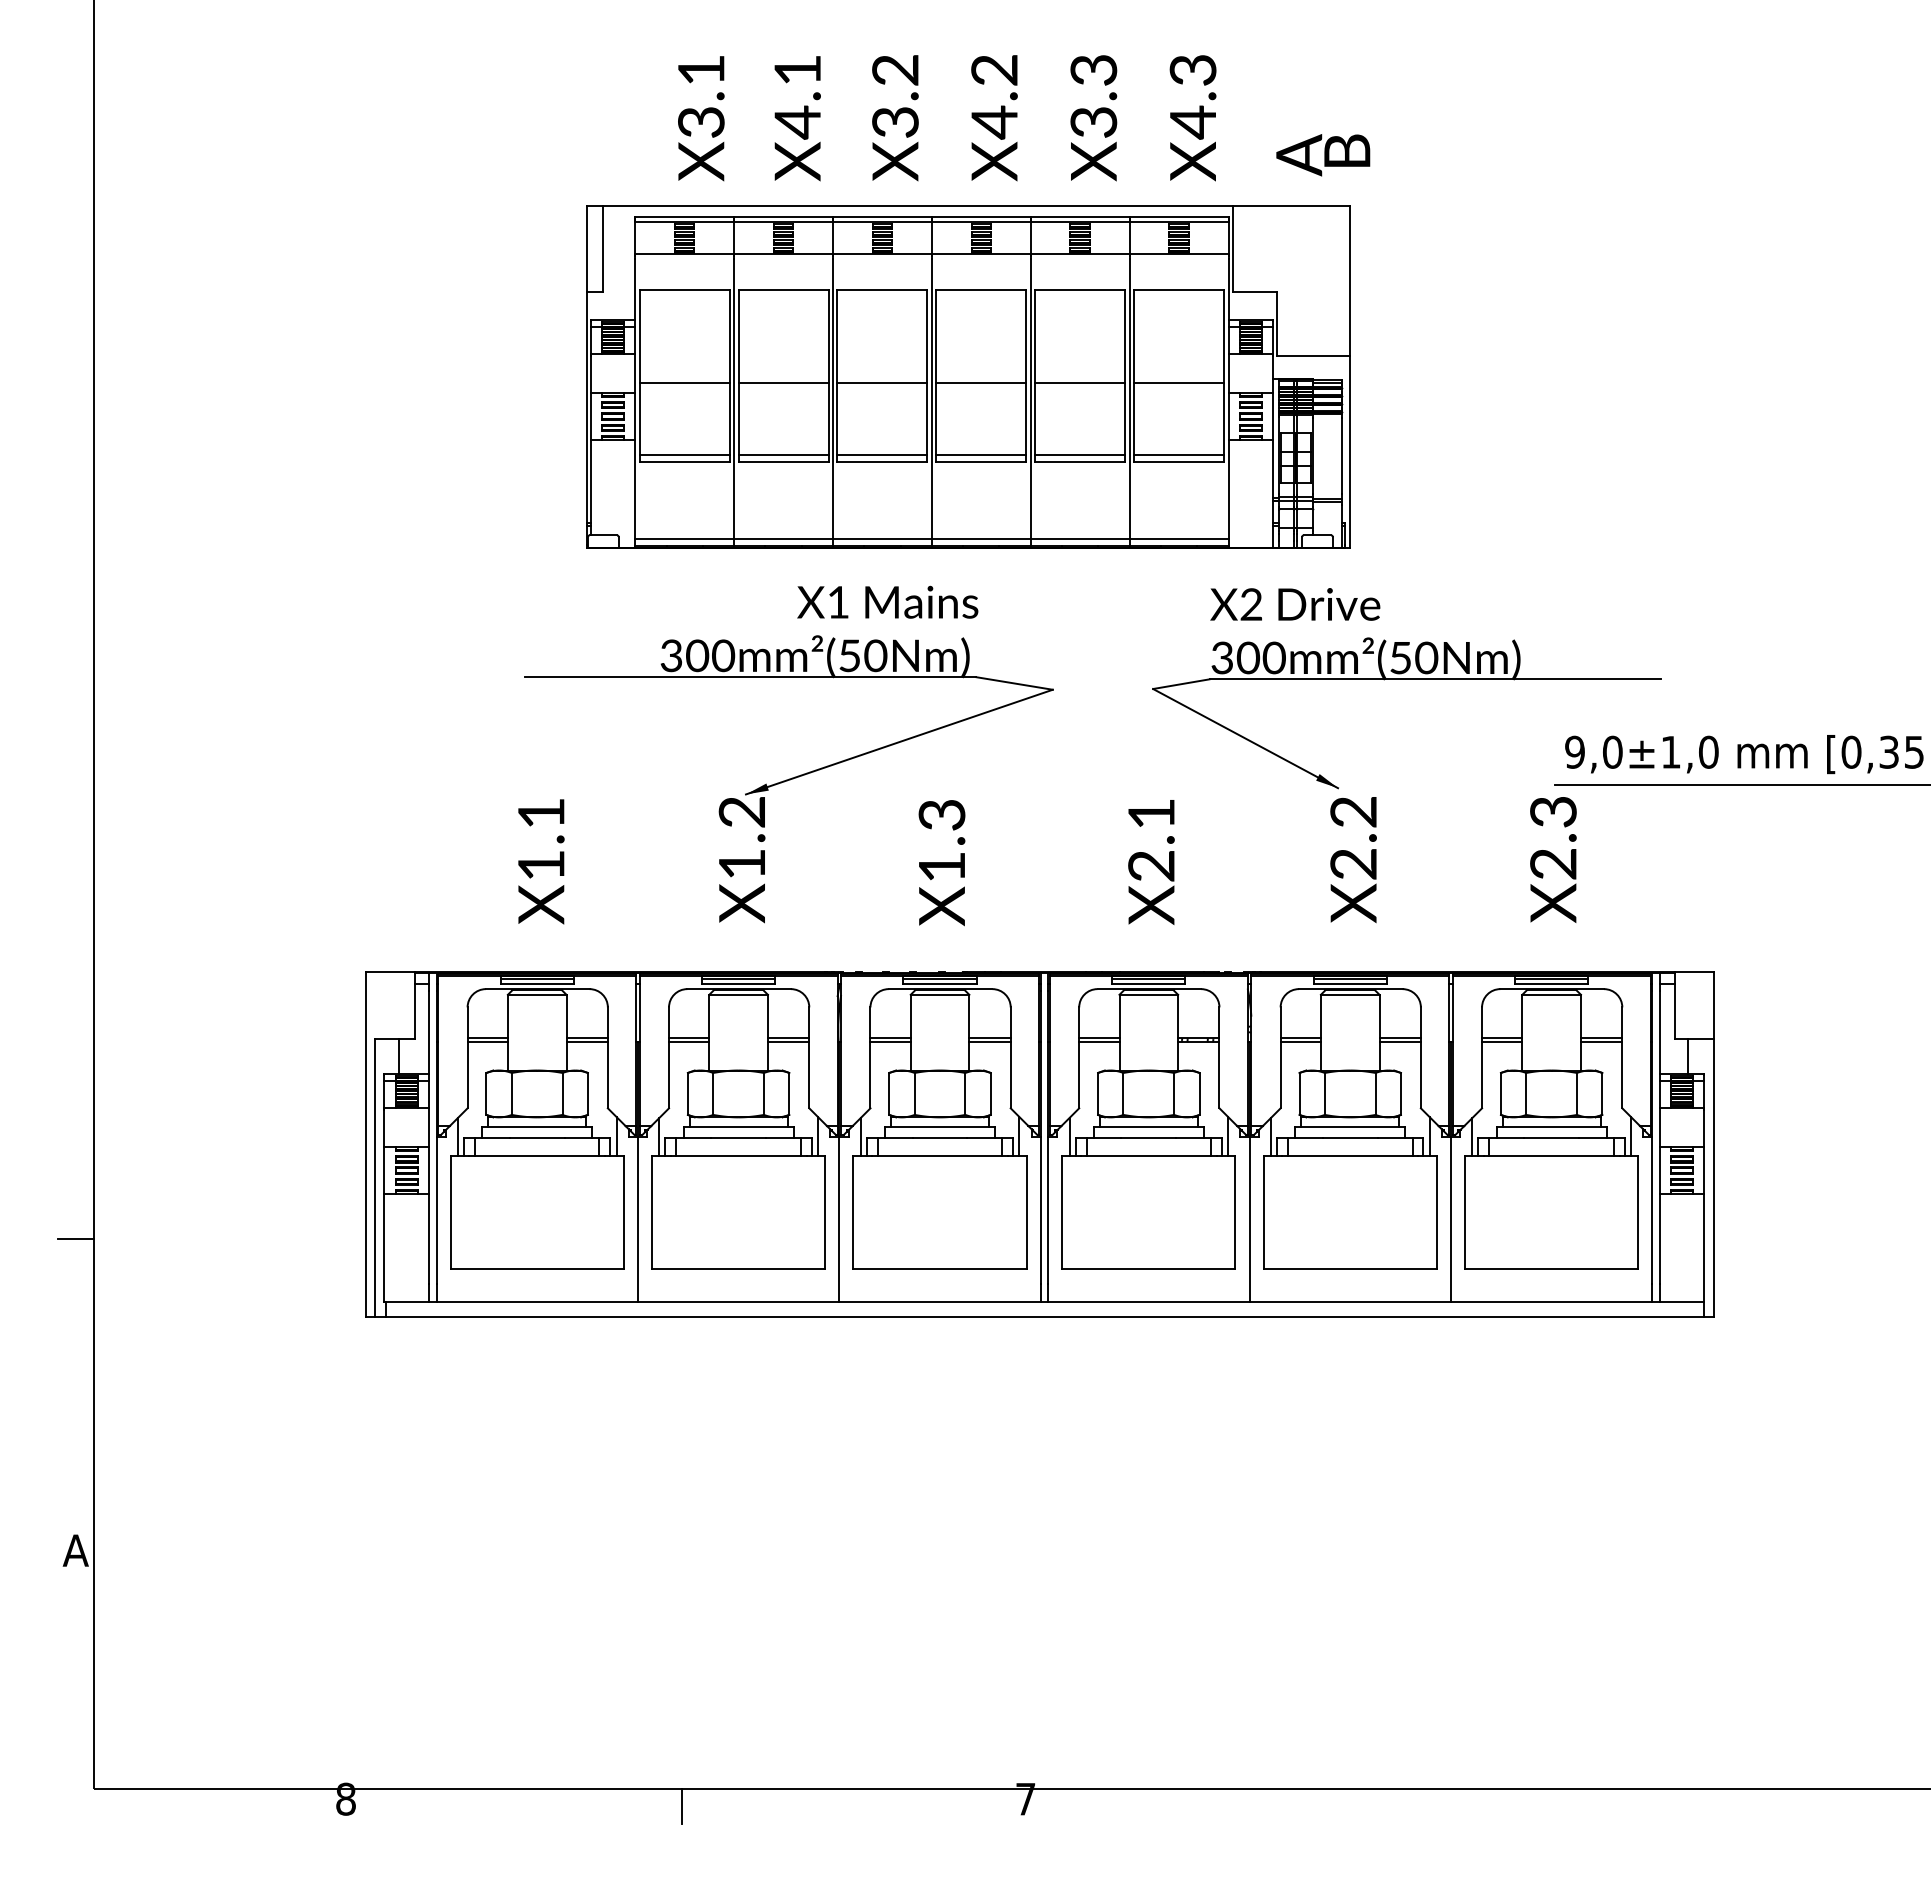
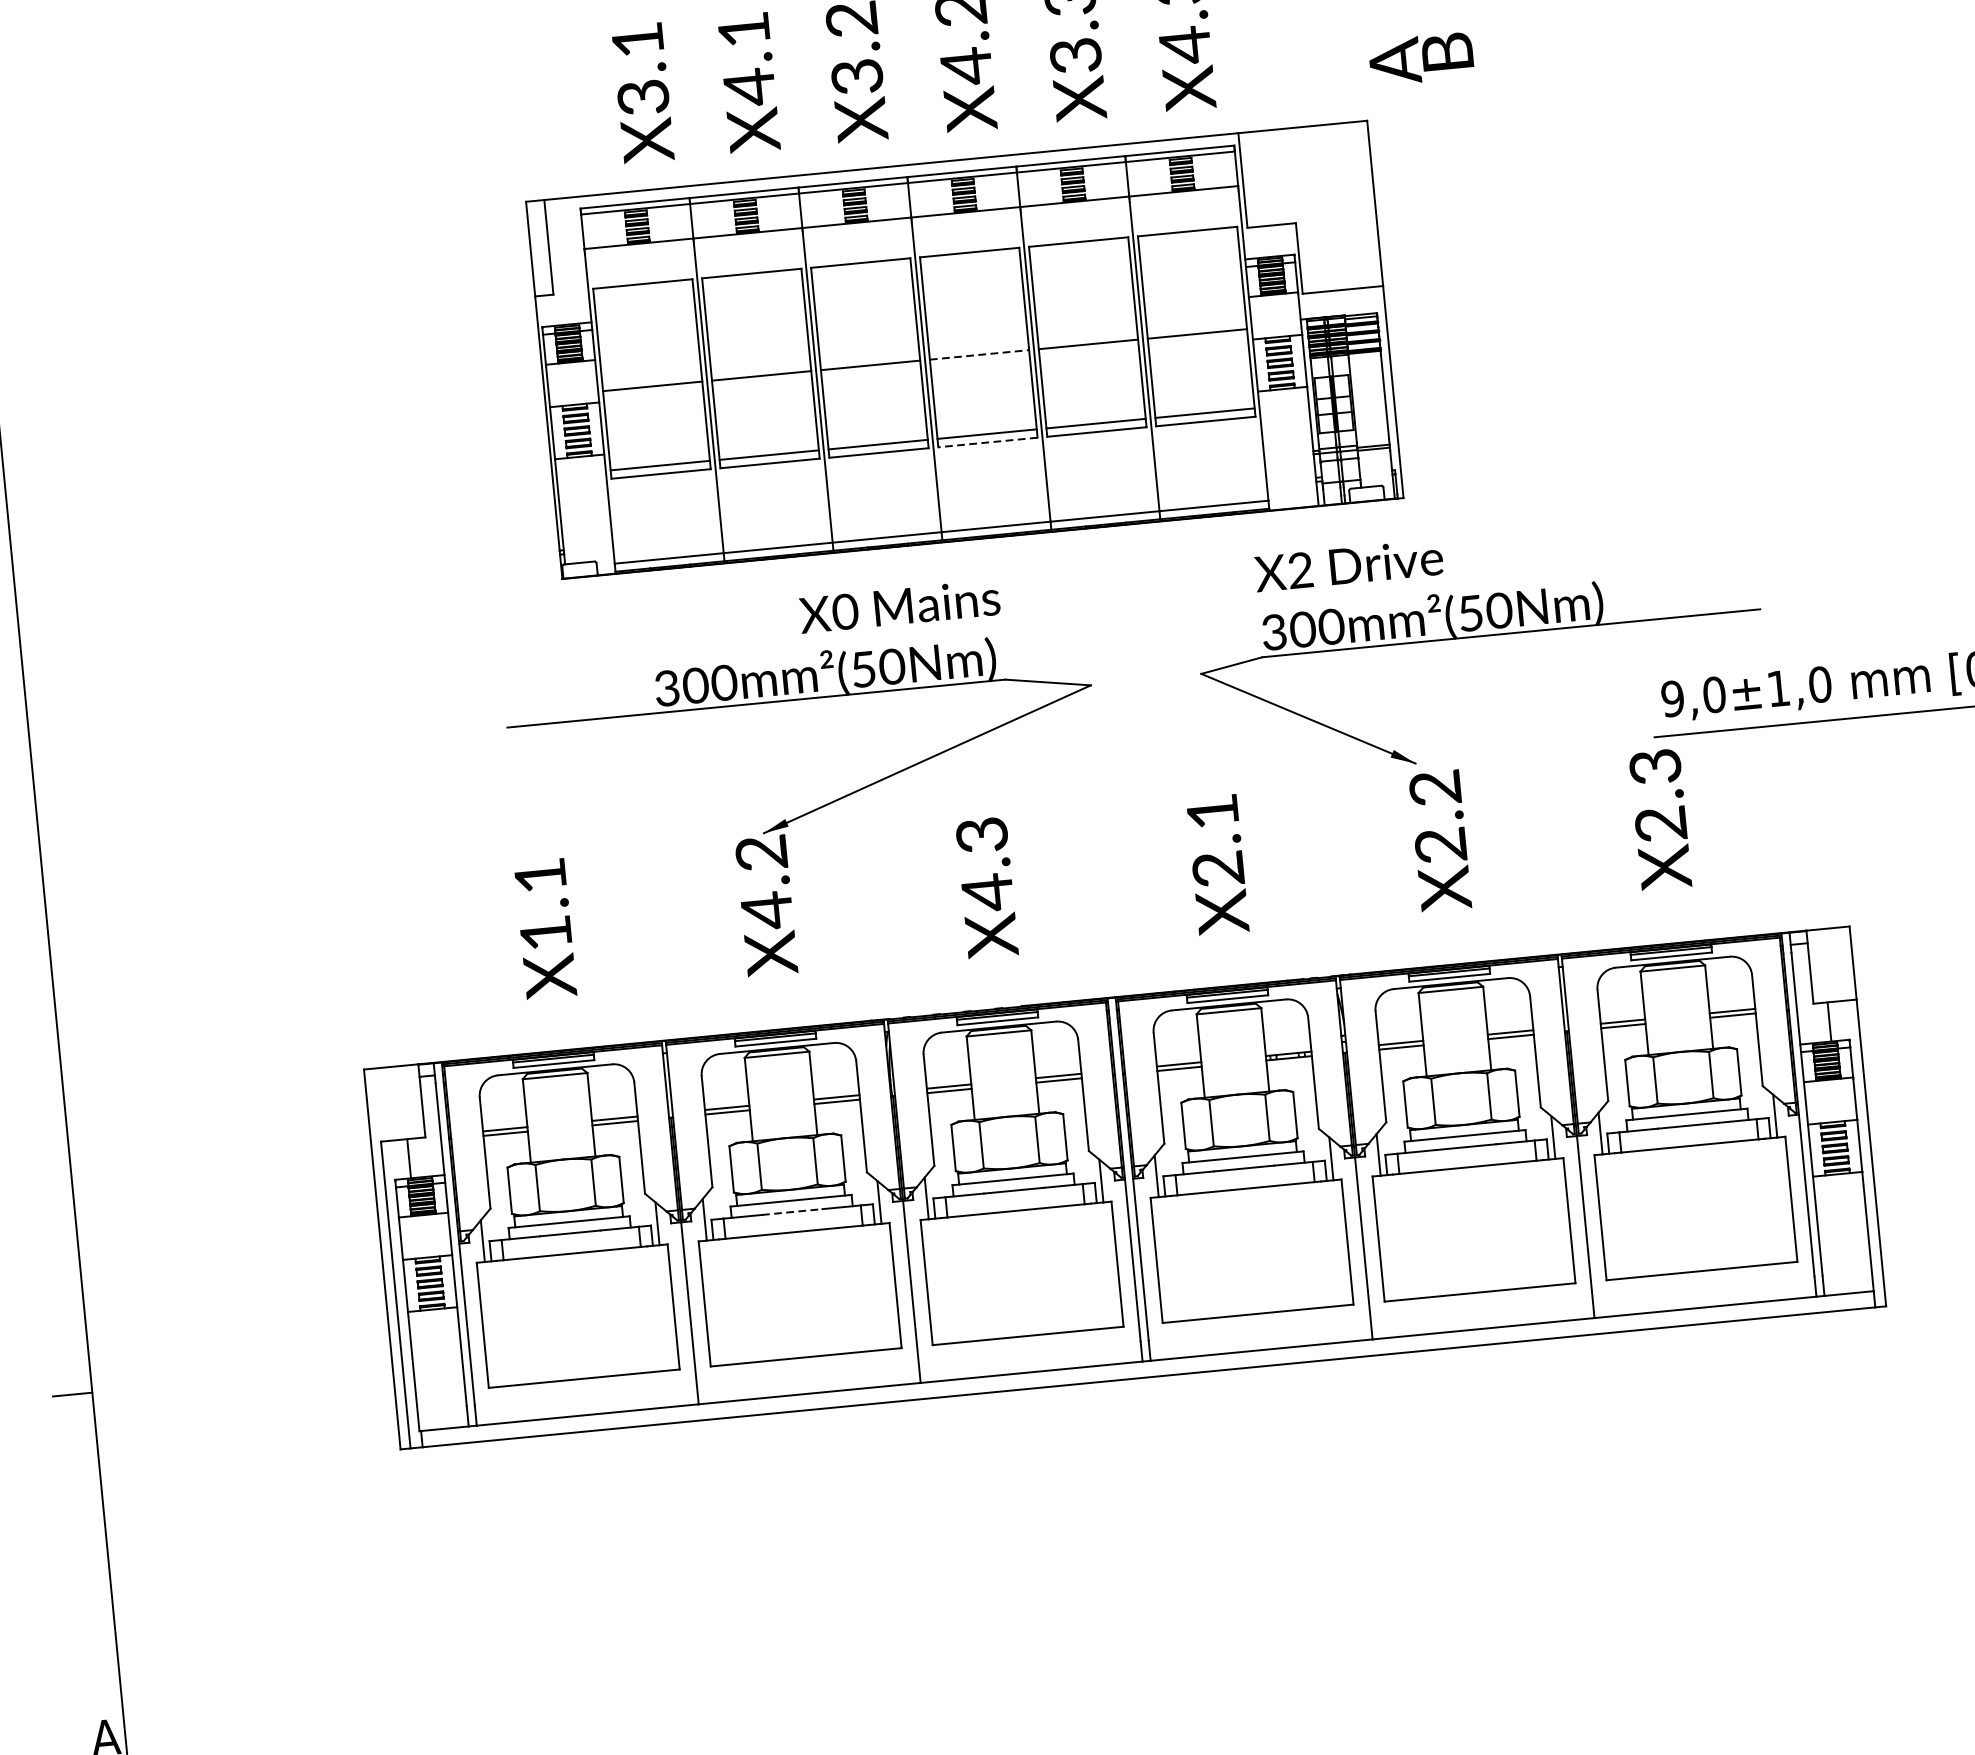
text: (1323, 155) -> (1421, 59), moved
line: (981, 382) -> (979, 354), solid -> dashed
line: (980, 462) -> (987, 442), solid -> dashed
text: (838, 602) -> (845, 611), X1 -> X0
text: (741, 864) -> (766, 910), X1.2 -> X4.2
text: (941, 867) -> (987, 893), X1.3 -> X4.3
line: (739, 1137) -> (793, 1211), solid -> dashed

